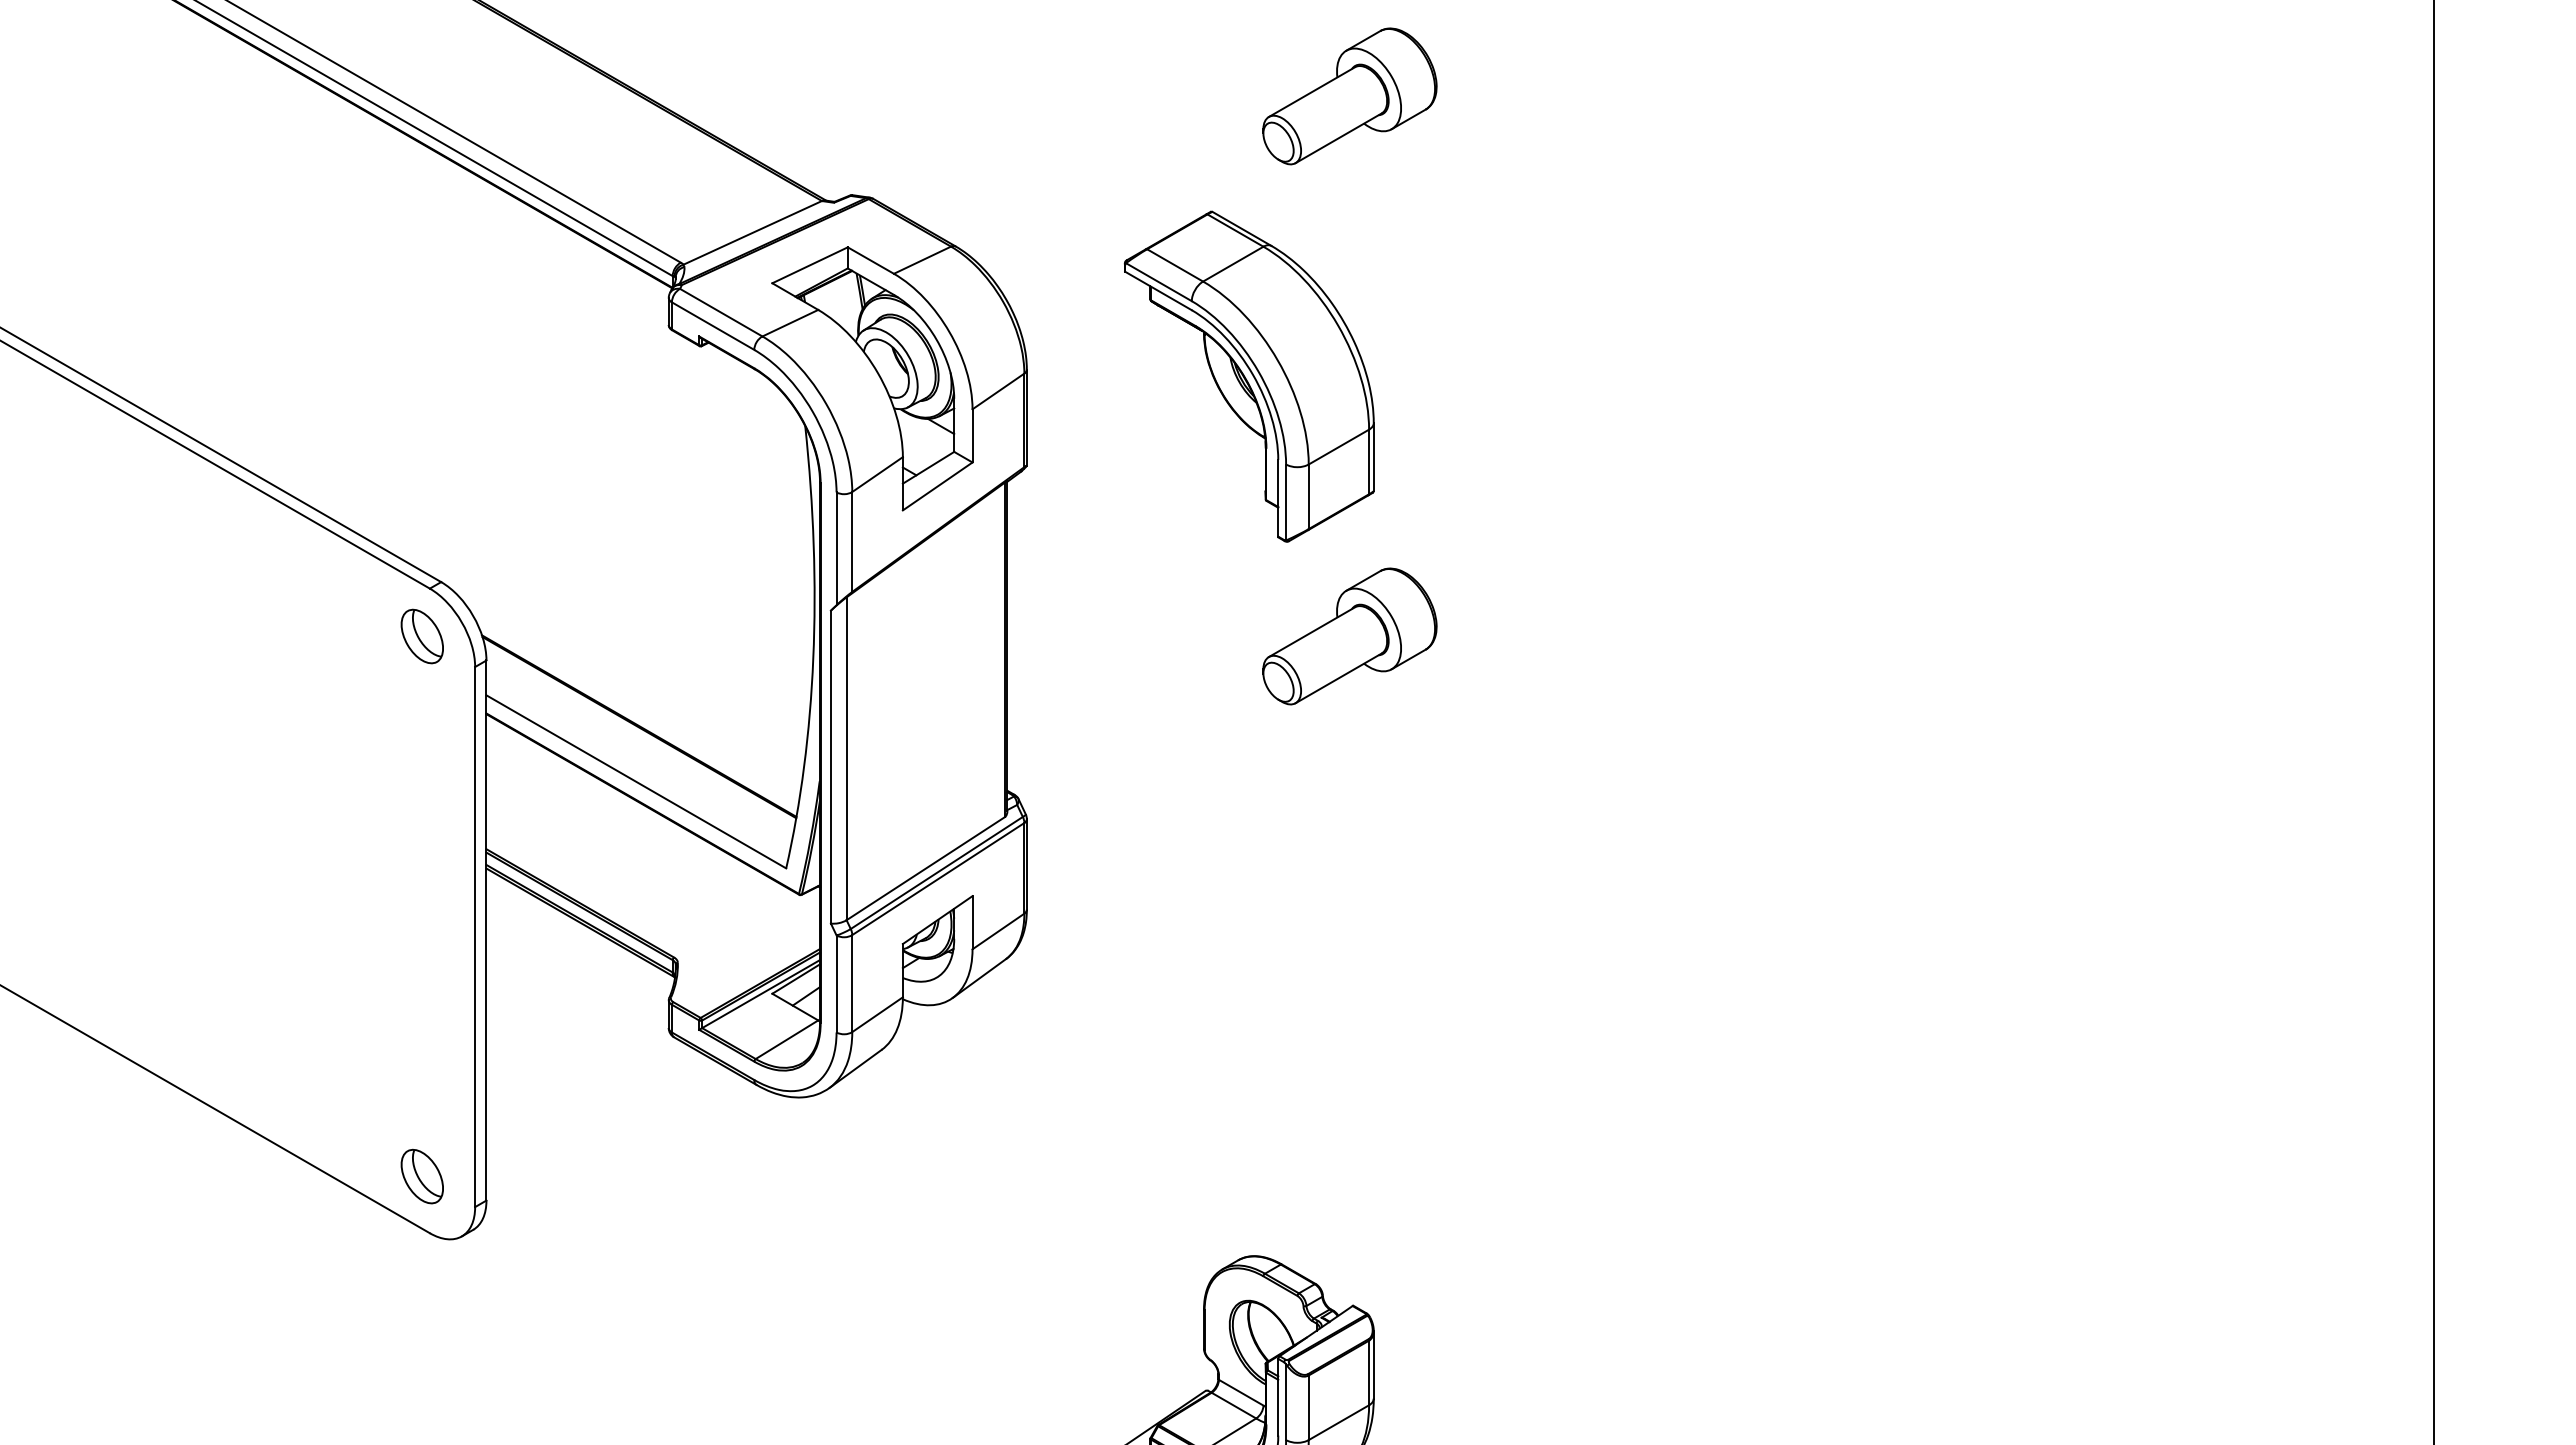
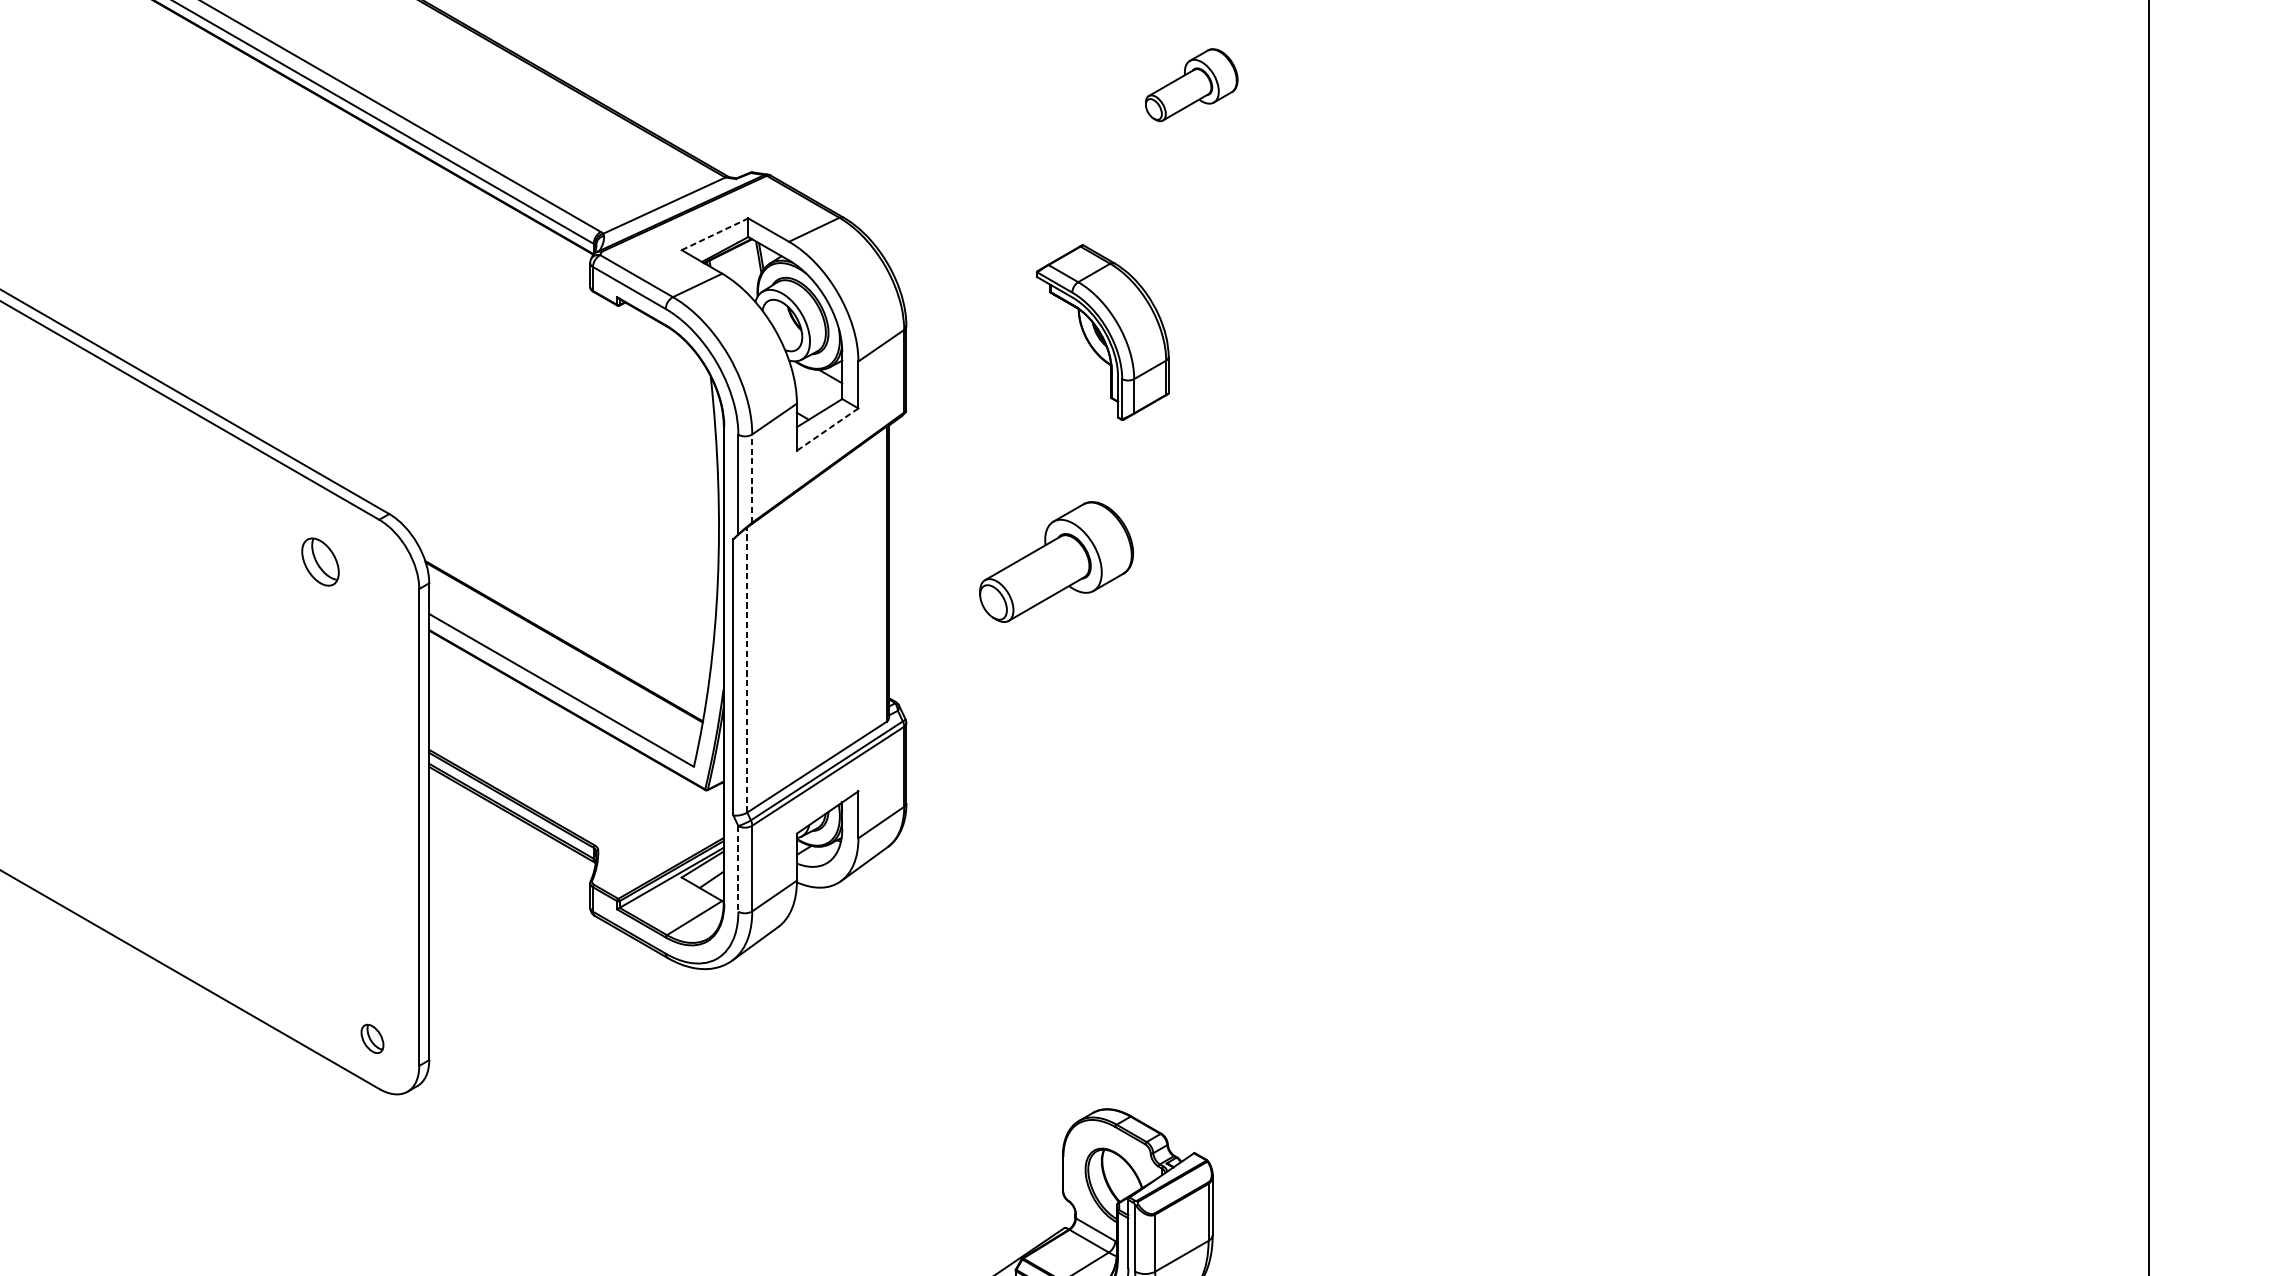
part: (1349, 96) -> (1191, 85), size x0.6
line: (810, 265) -> (715, 234), solid -> dashed
part: (1248, 376) -> (1102, 332), size x0.6
line: (937, 486) -> (827, 429), solid -> dashed
line: (852, 541) -> (752, 478), solid -> dashed
part: (421, 636) -> (319, 562), moved
part: (1349, 636) -> (1056, 562), moved
line: (846, 758) -> (747, 669), solid -> dashed
line: (836, 983) -> (738, 868), solid -> dashed
part: (421, 1176) -> (371, 1038), size x0.6

